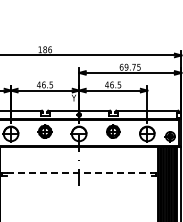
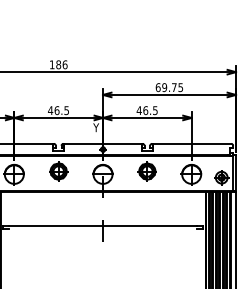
line: (79, 173) -> (103, 225), dashed -> solid

